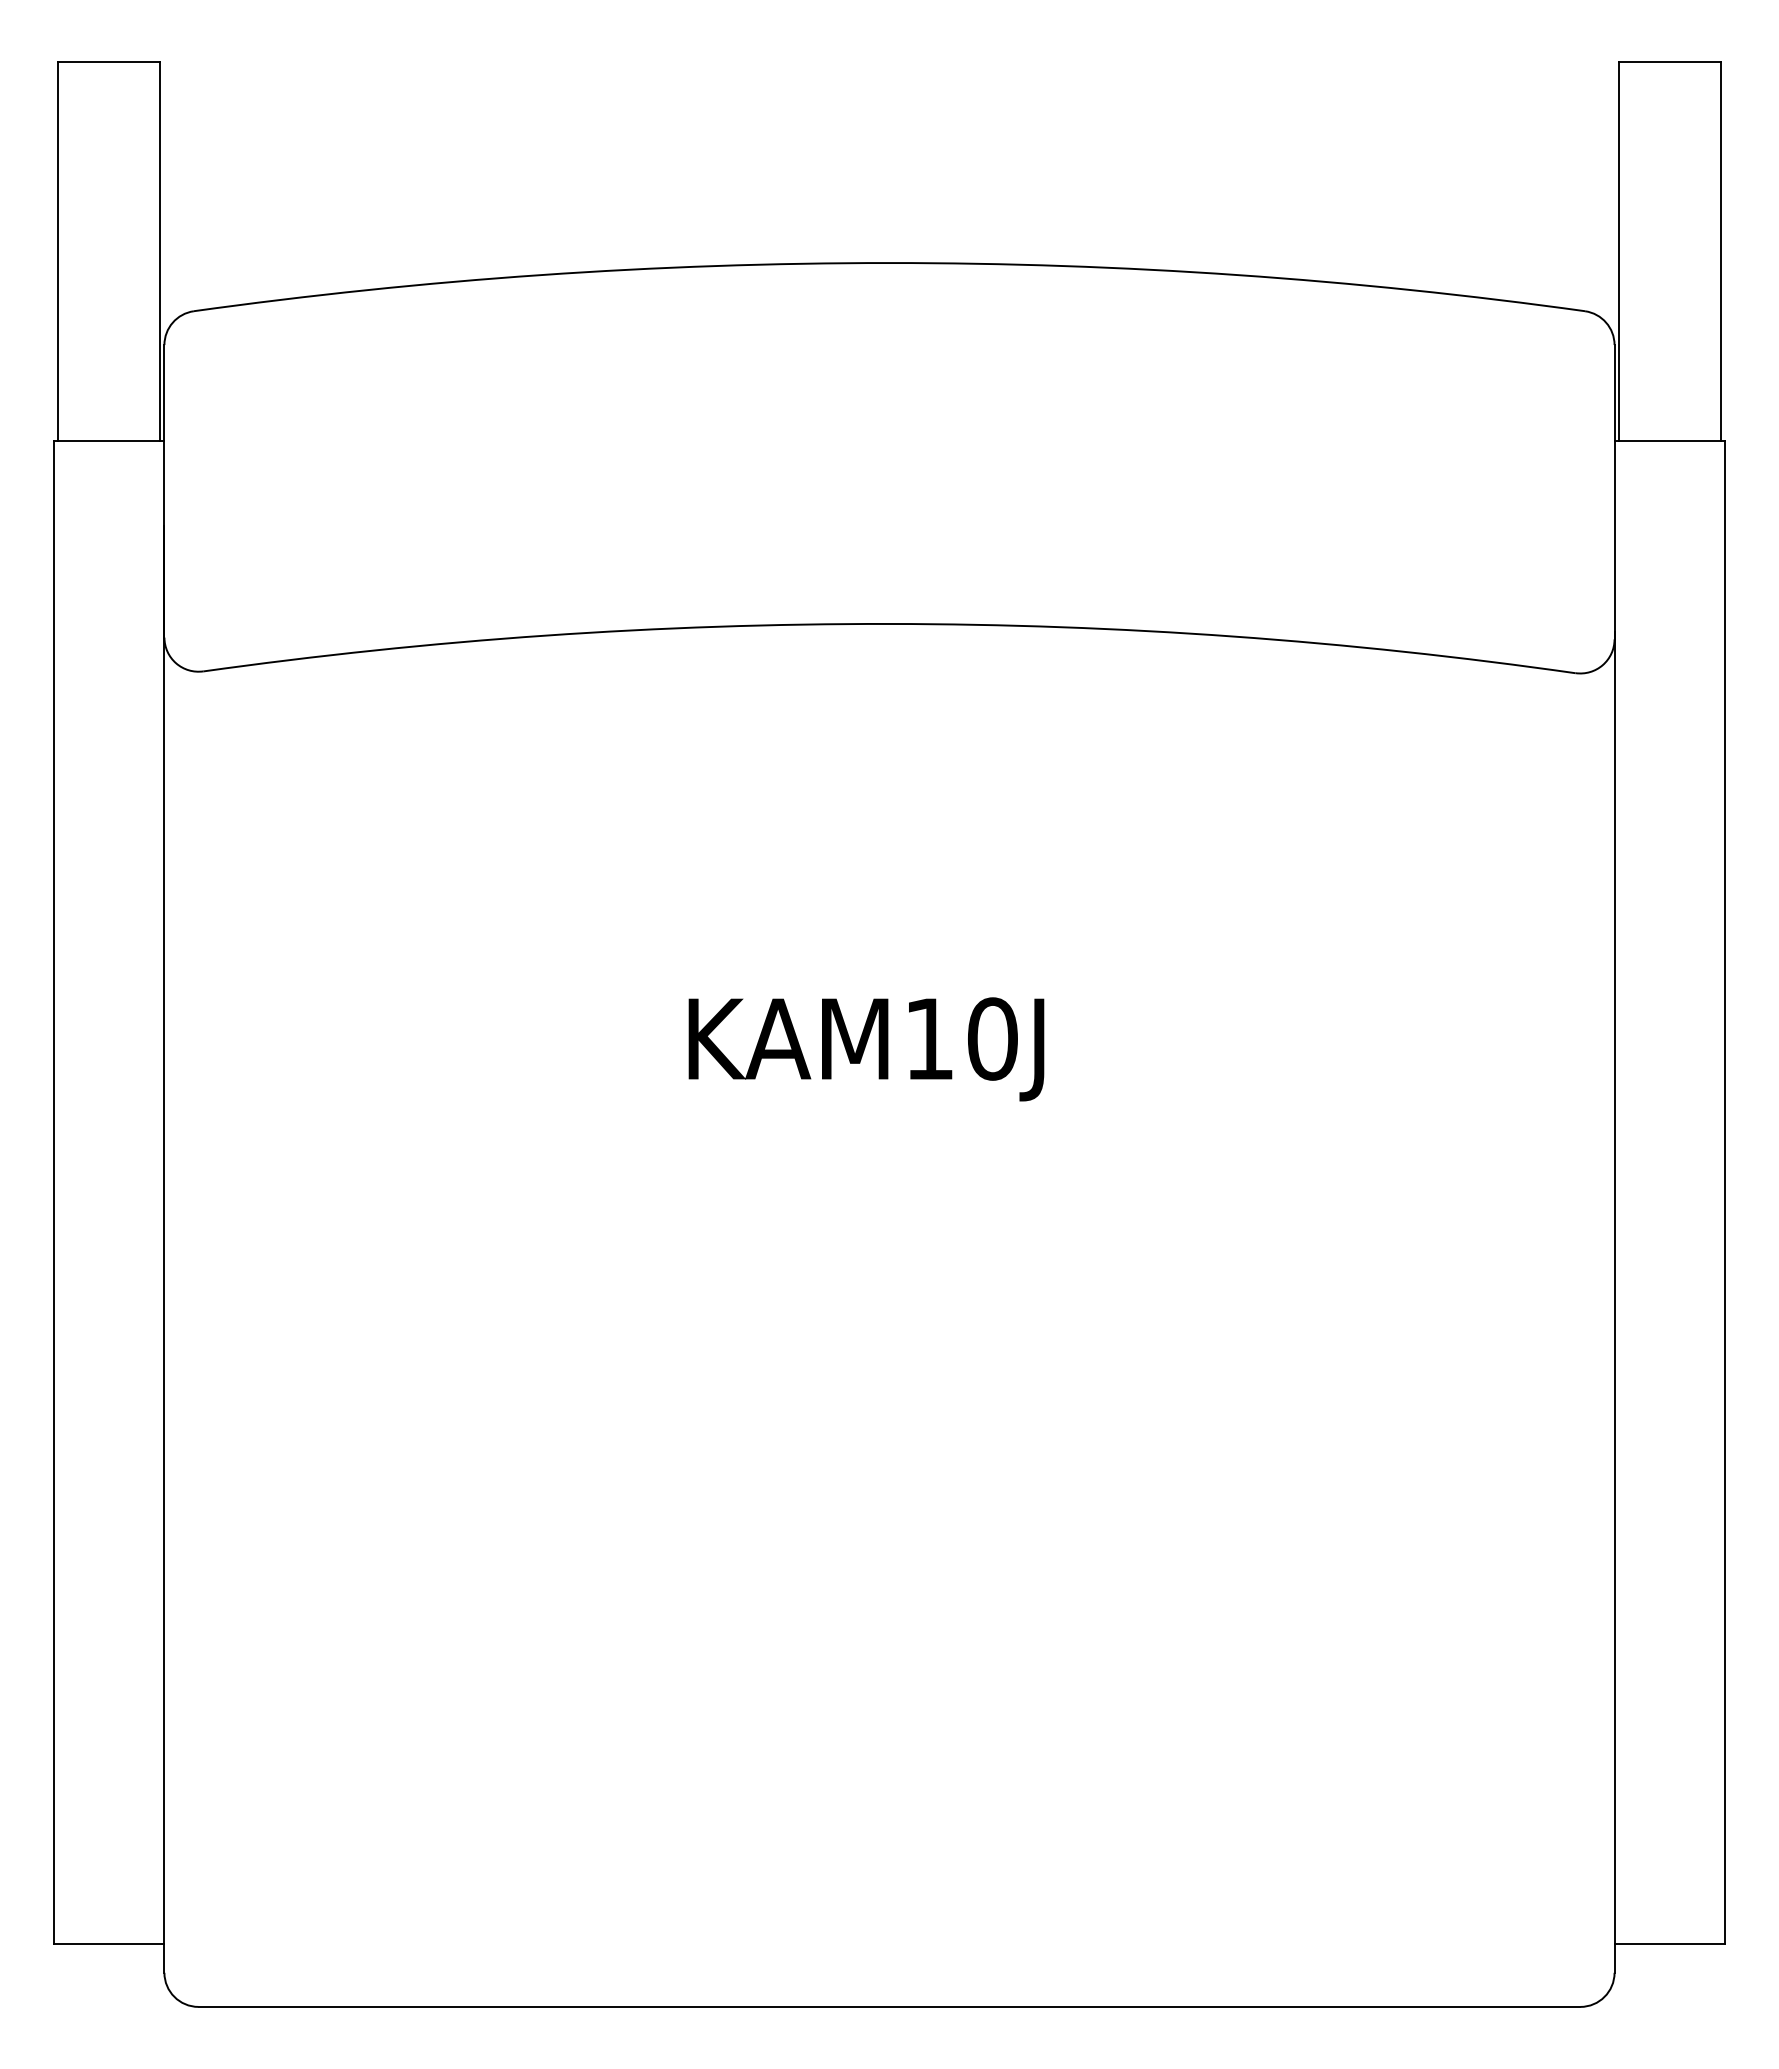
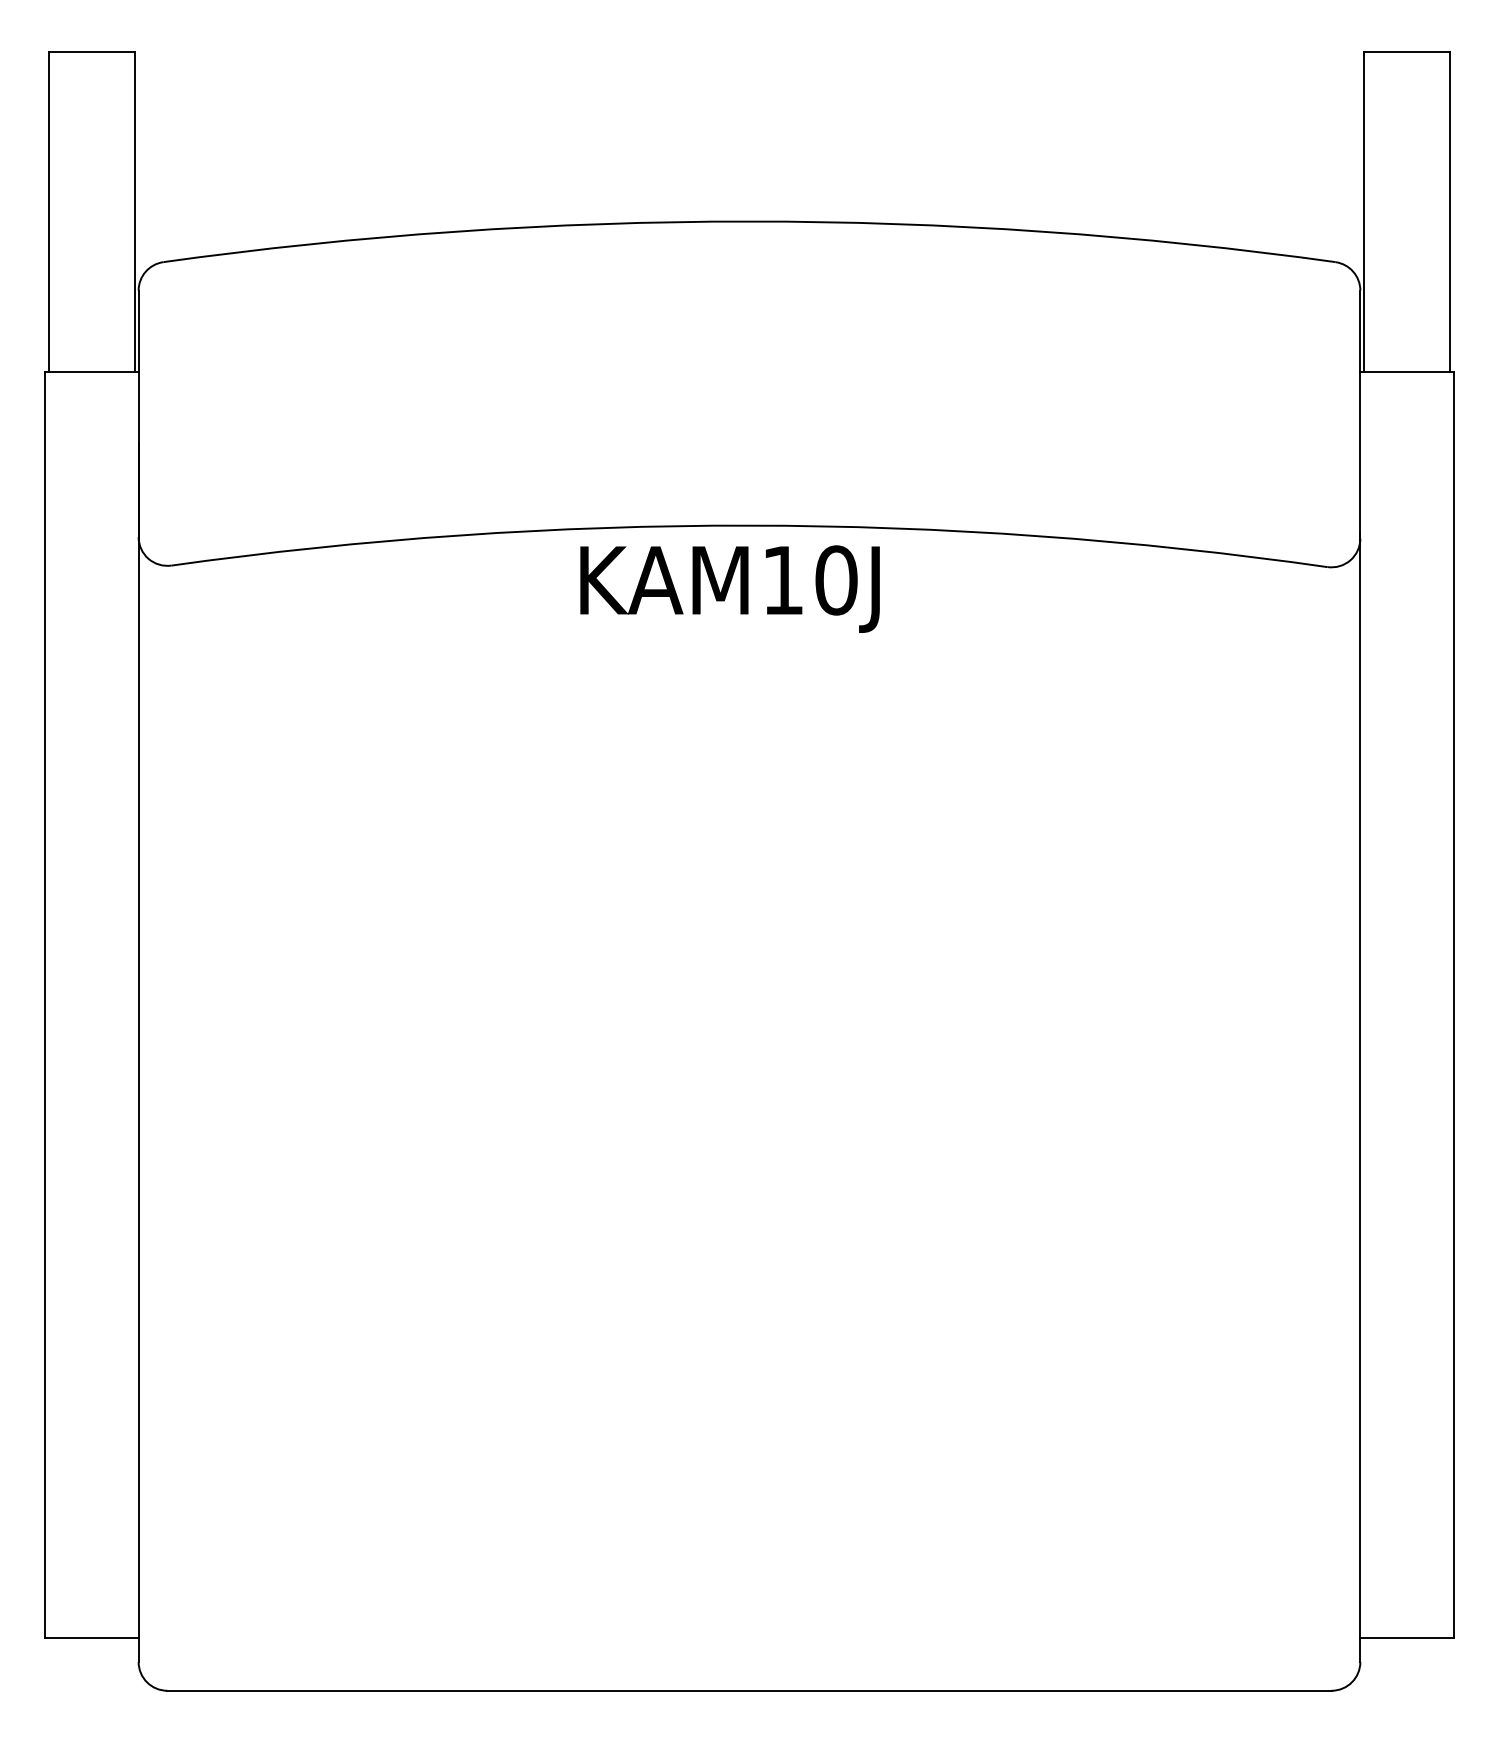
text: (866, 1049) -> (730, 589), moved

